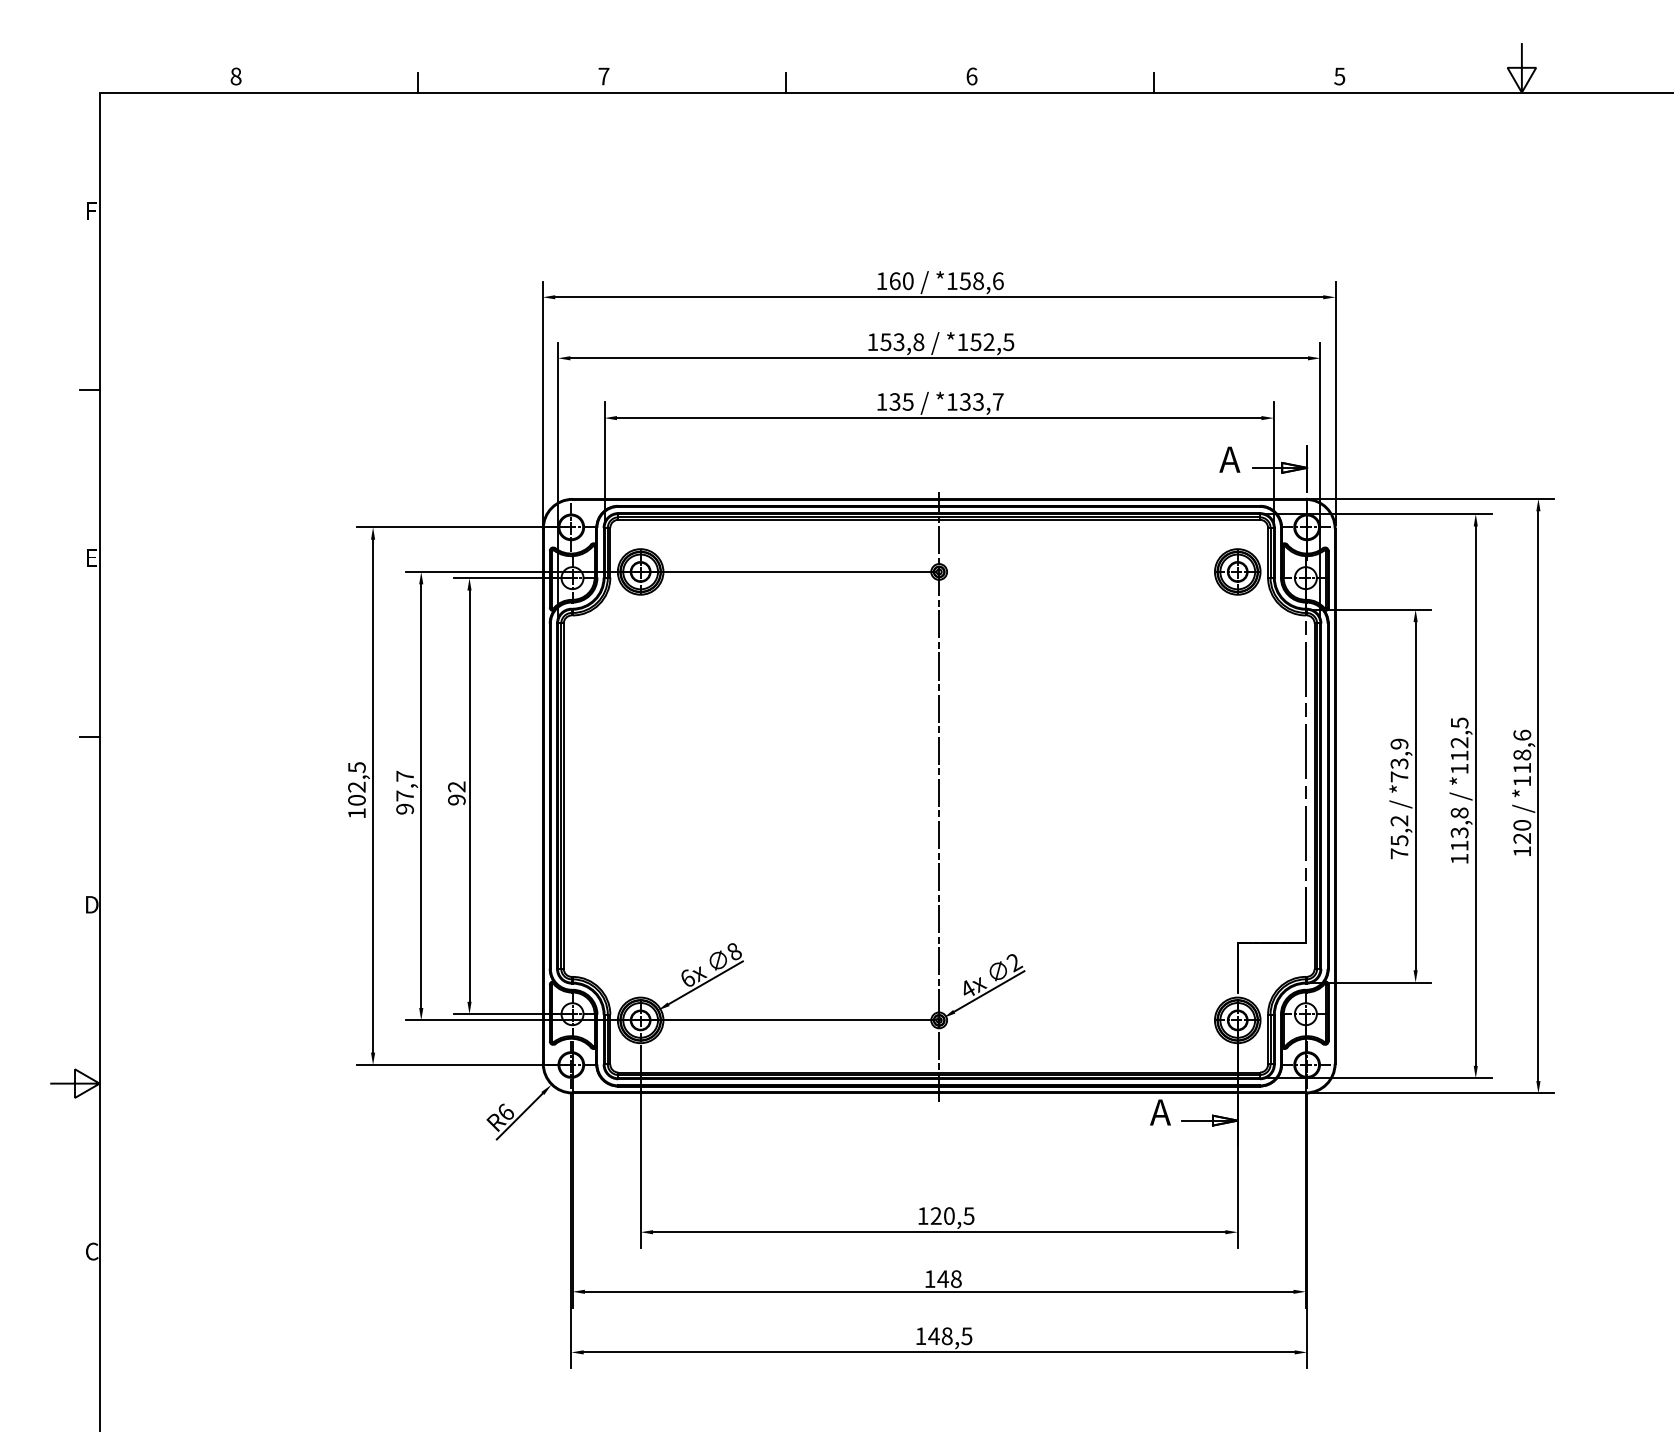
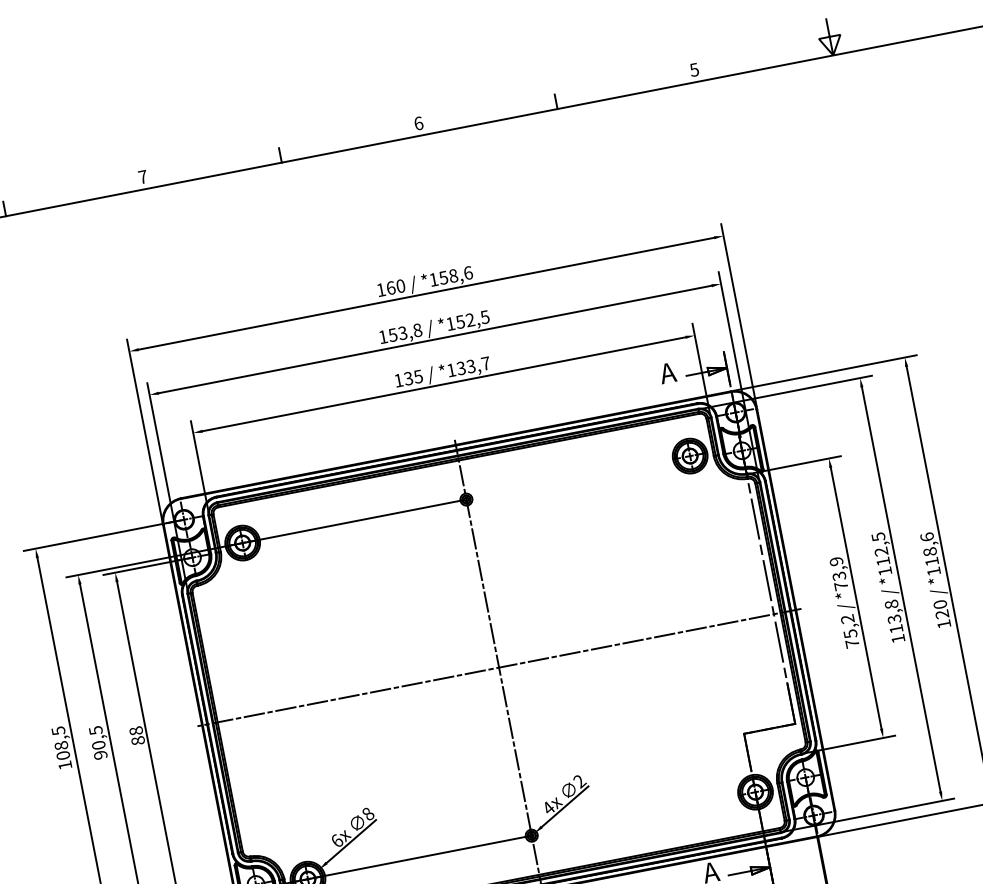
text: (405, 785) -> (97, 737), 97,7 -> 90,5
text: (356, 786) -> (60, 745), 102,5 -> 108,5
text: (456, 793) -> (136, 735), 92 -> 88
line: (939, 796) -> (499, 667), added

